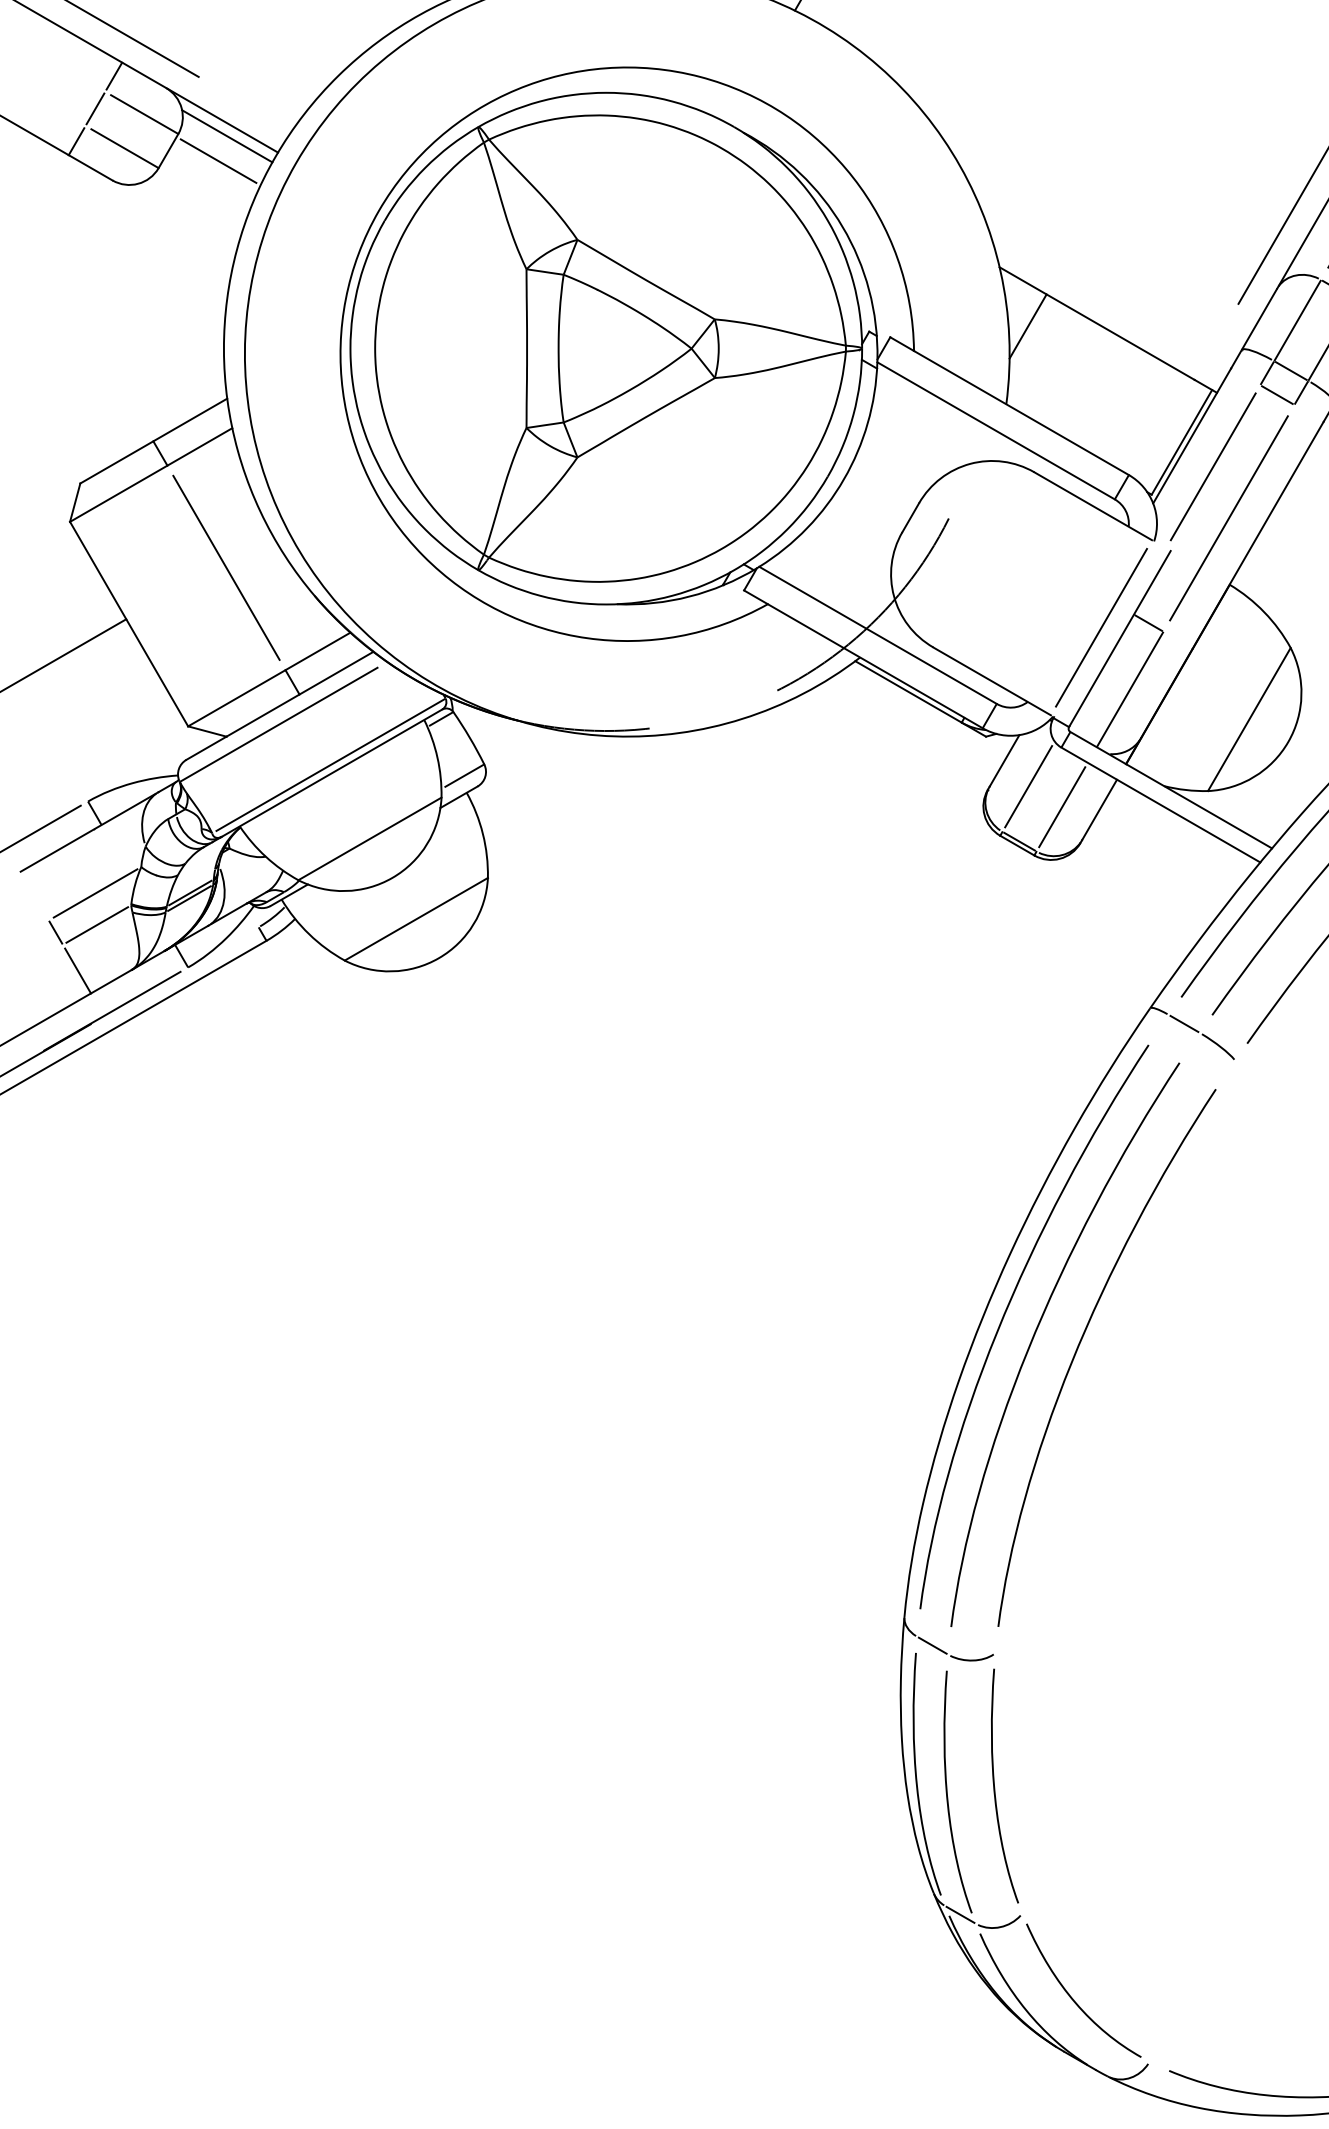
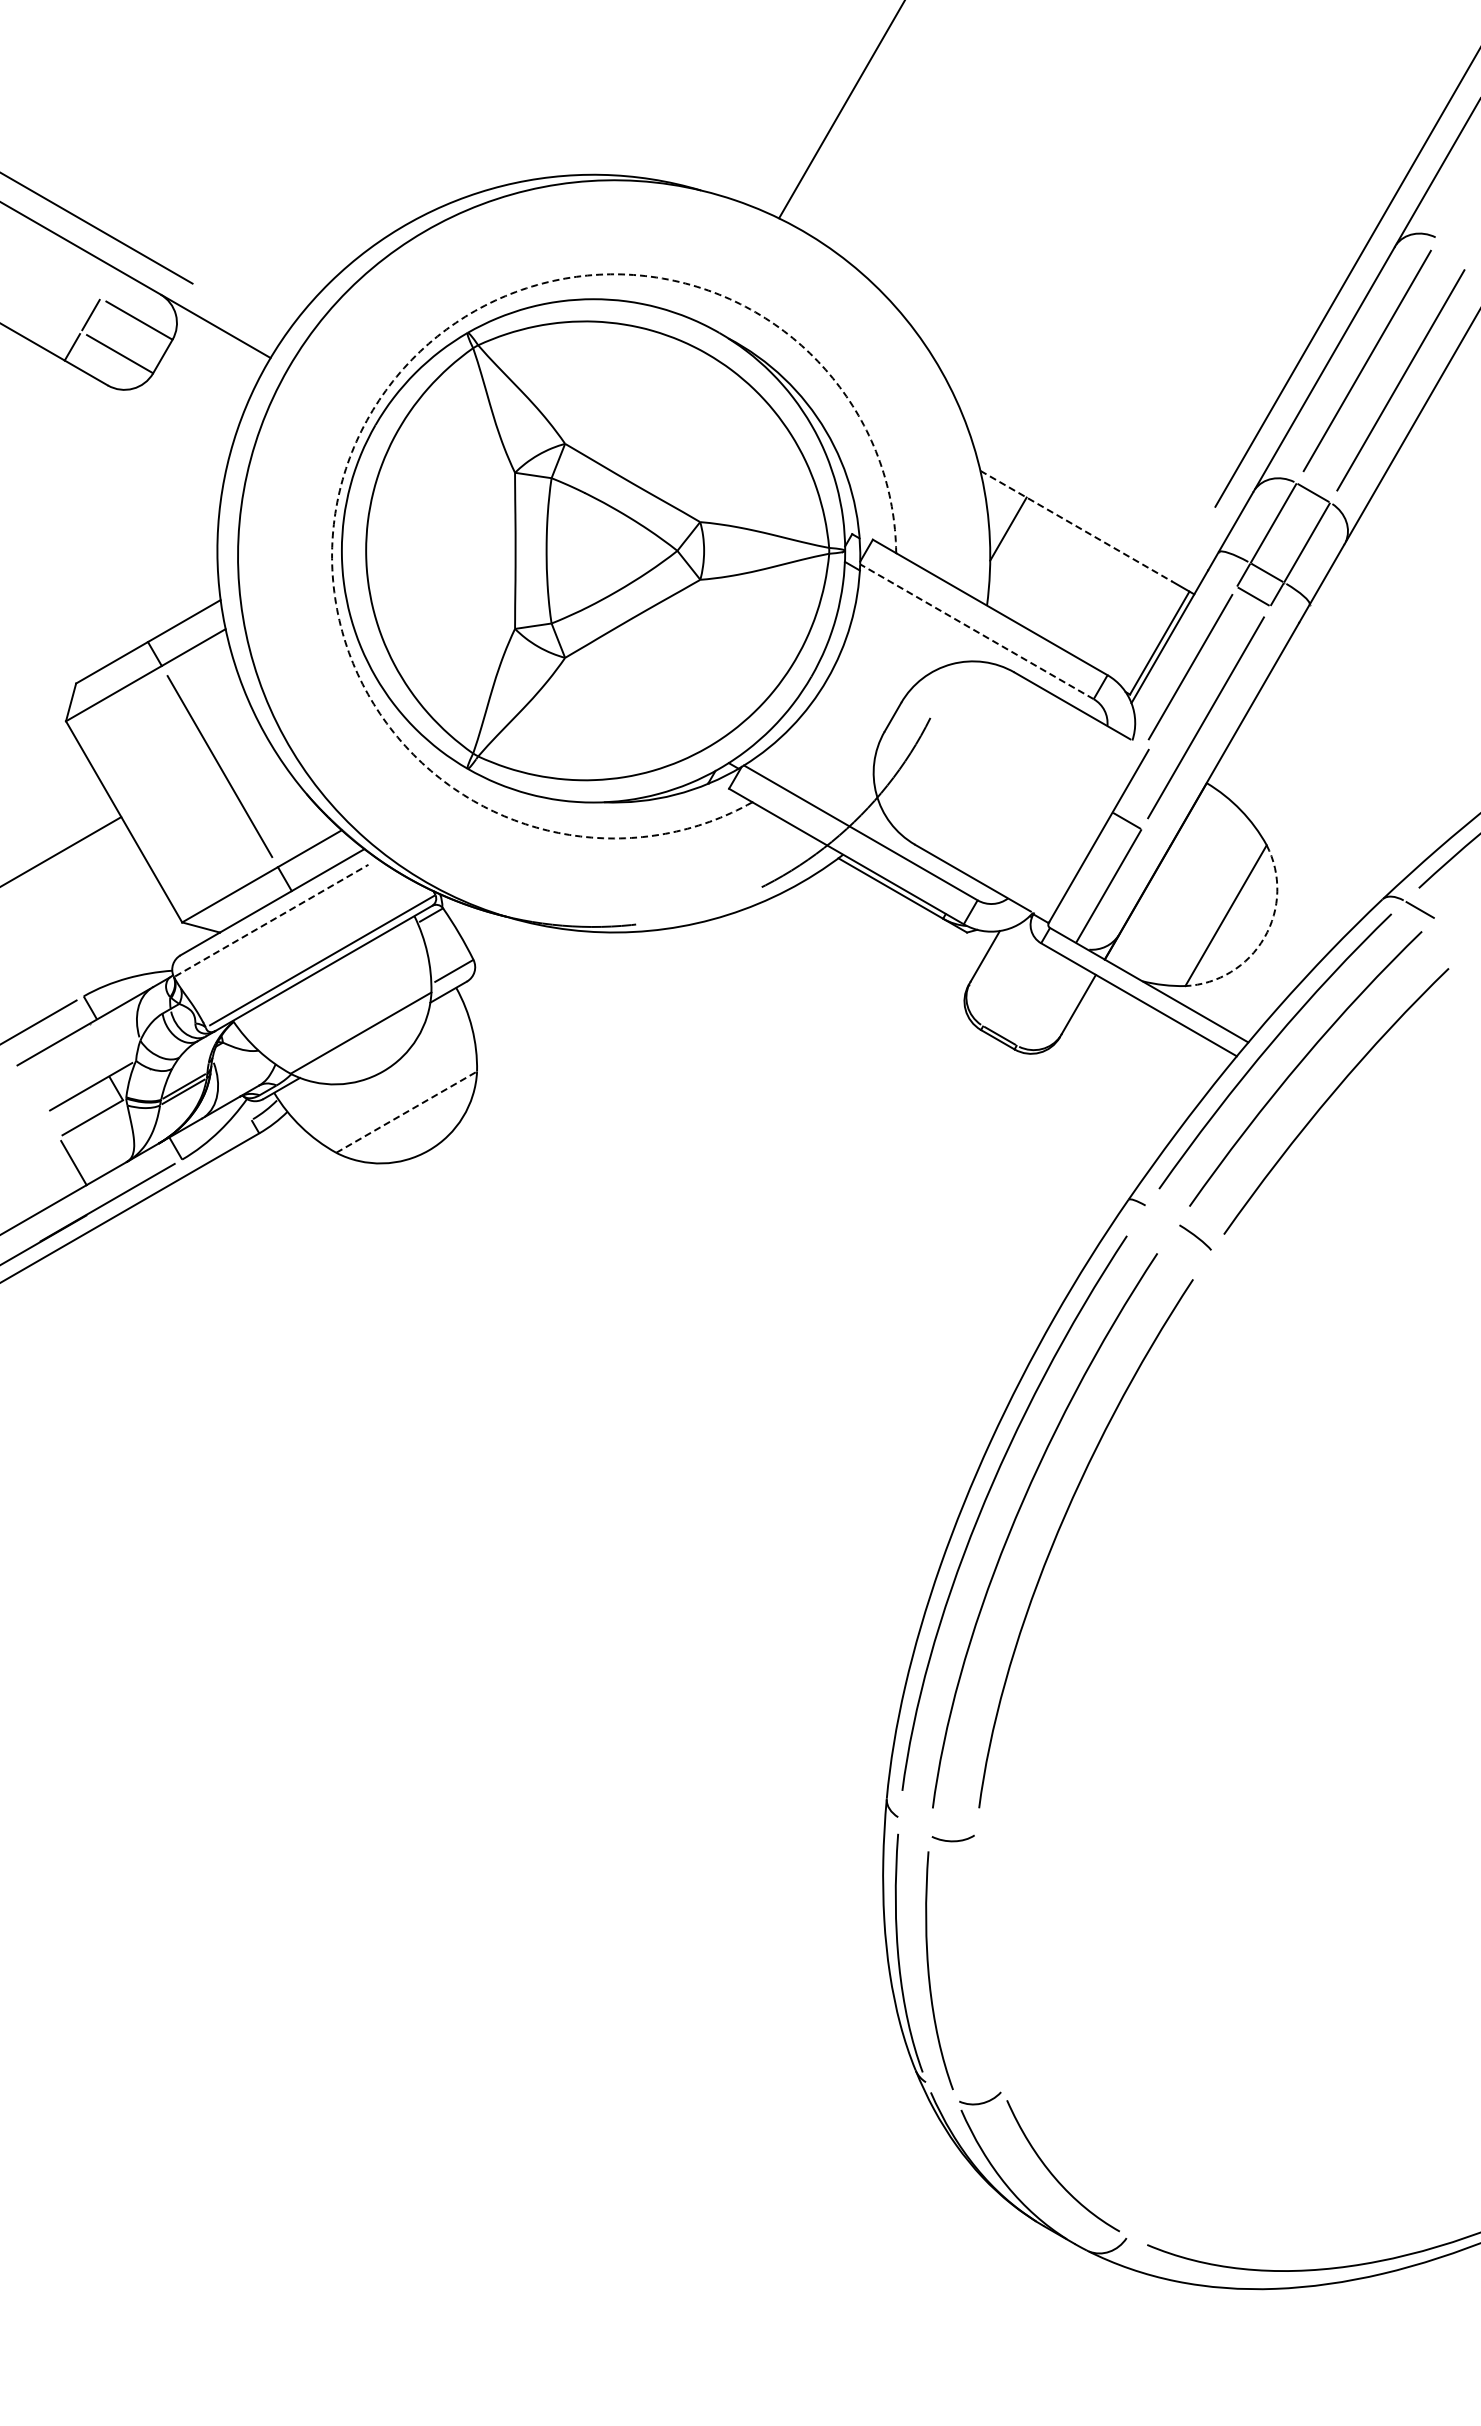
line: (114, 75) -> (109, 282), removed
line: (227, 135) -> (220, 341), removed
line: (218, 161) -> (212, 366), removed
arc: (378, 211) -> (369, 415), solid -> dashed
line: (1097, 323) -> (1076, 526), solid -> dashed
line: (995, 430) -> (976, 631), solid -> dashed
line: (1101, 626) -> (1080, 824), removed
line: (278, 724) -> (271, 920), solid -> dashed
arc: (1288, 741) -> (1264, 937), solid -> dashed
line: (1028, 786) -> (1008, 981), removed
line: (1061, 806) -> (1041, 1001), removed
line: (417, 918) -> (407, 1111), solid -> dashed
line: (55, 932) -> (115, 1088), moved
line: (1183, 1024) -> (1161, 1215), removed
line: (932, 1645) -> (914, 1826), removed
curve: (995, 1788) -> (976, 1967), removed
line: (960, 1914) -> (941, 2091), removed

